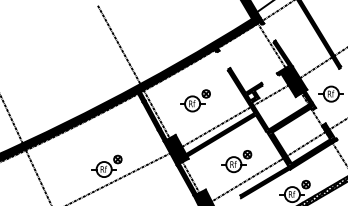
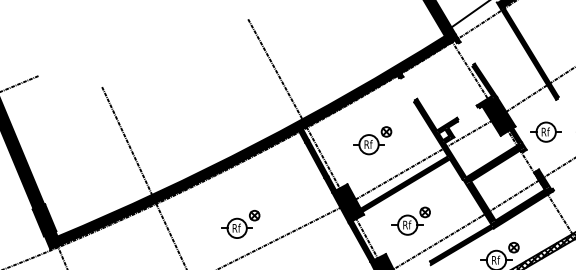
part: (236, 160) -> (410, 220), moved
part: (106, 166) -> (240, 224), moved

